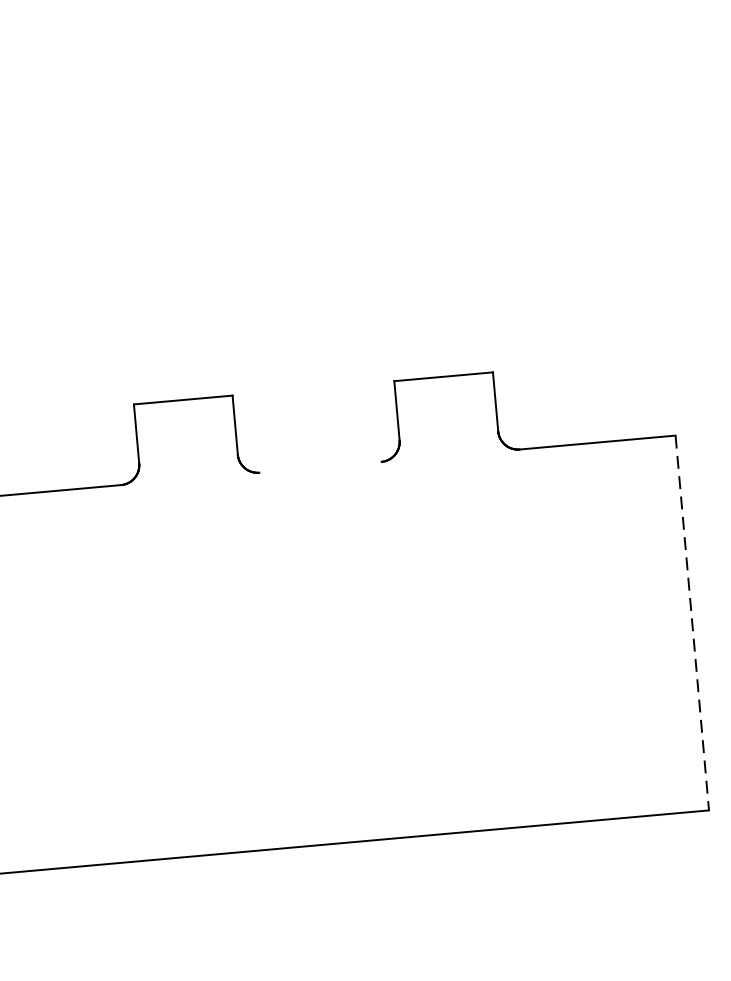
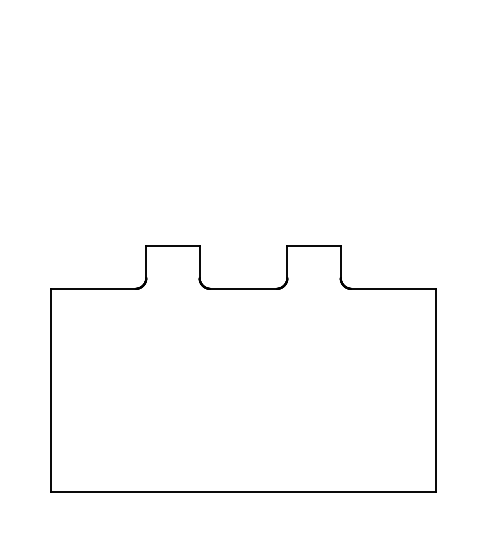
line: (320, 466) -> (243, 288), added
line: (691, 623) -> (435, 390), dashed -> solid

